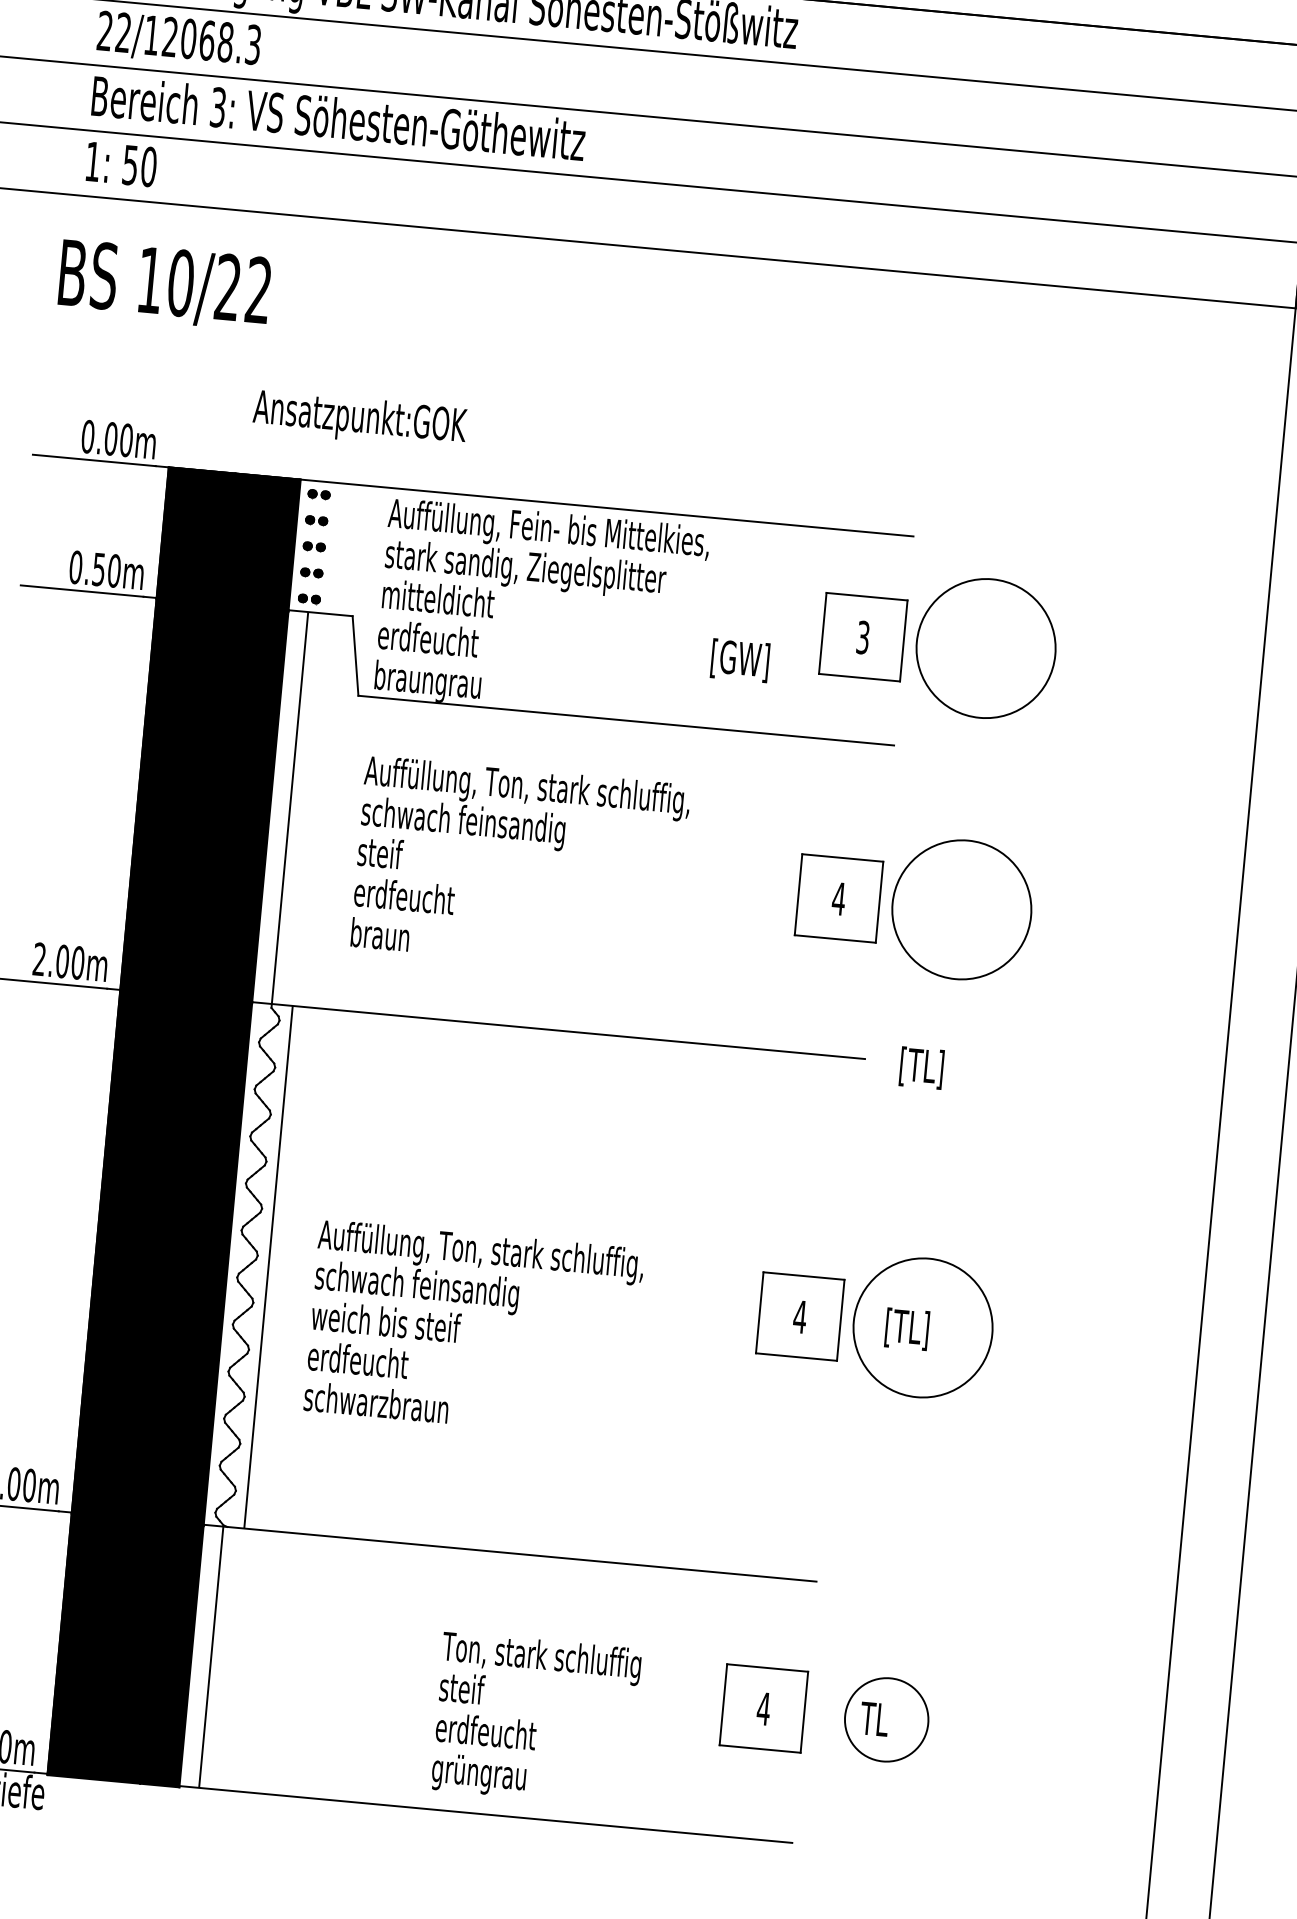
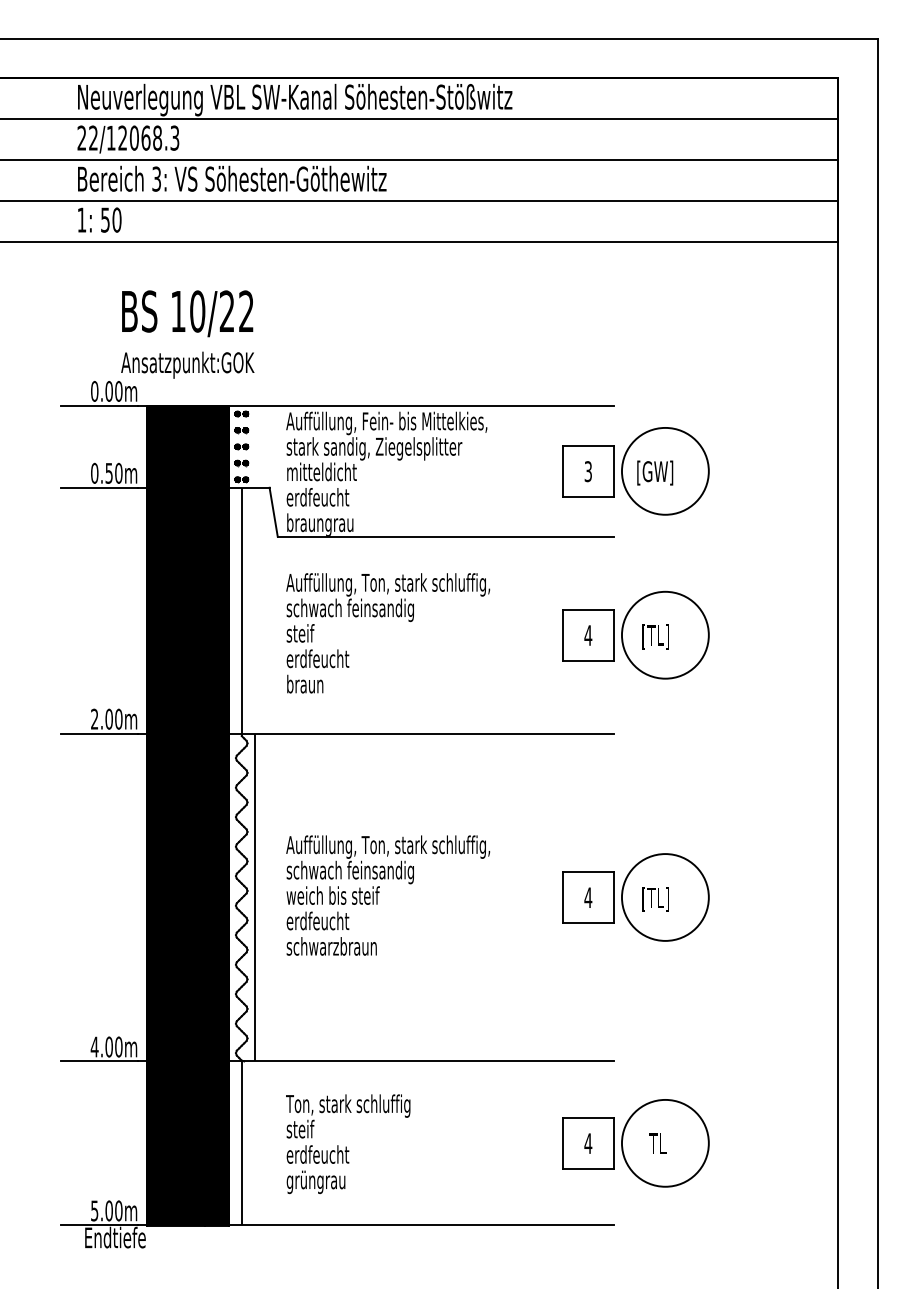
text: (164, 284) -> (187, 313), moved
text: (359, 418) -> (187, 364), moved
text: (740, 659) -> (655, 472), moved
text: (921, 1067) -> (655, 636), moved
text: (474, 1329) -> (388, 895), moved
text: (536, 1718) -> (348, 1143), moved
circle: (885, 1718) -> (664, 1142), size x1.67

